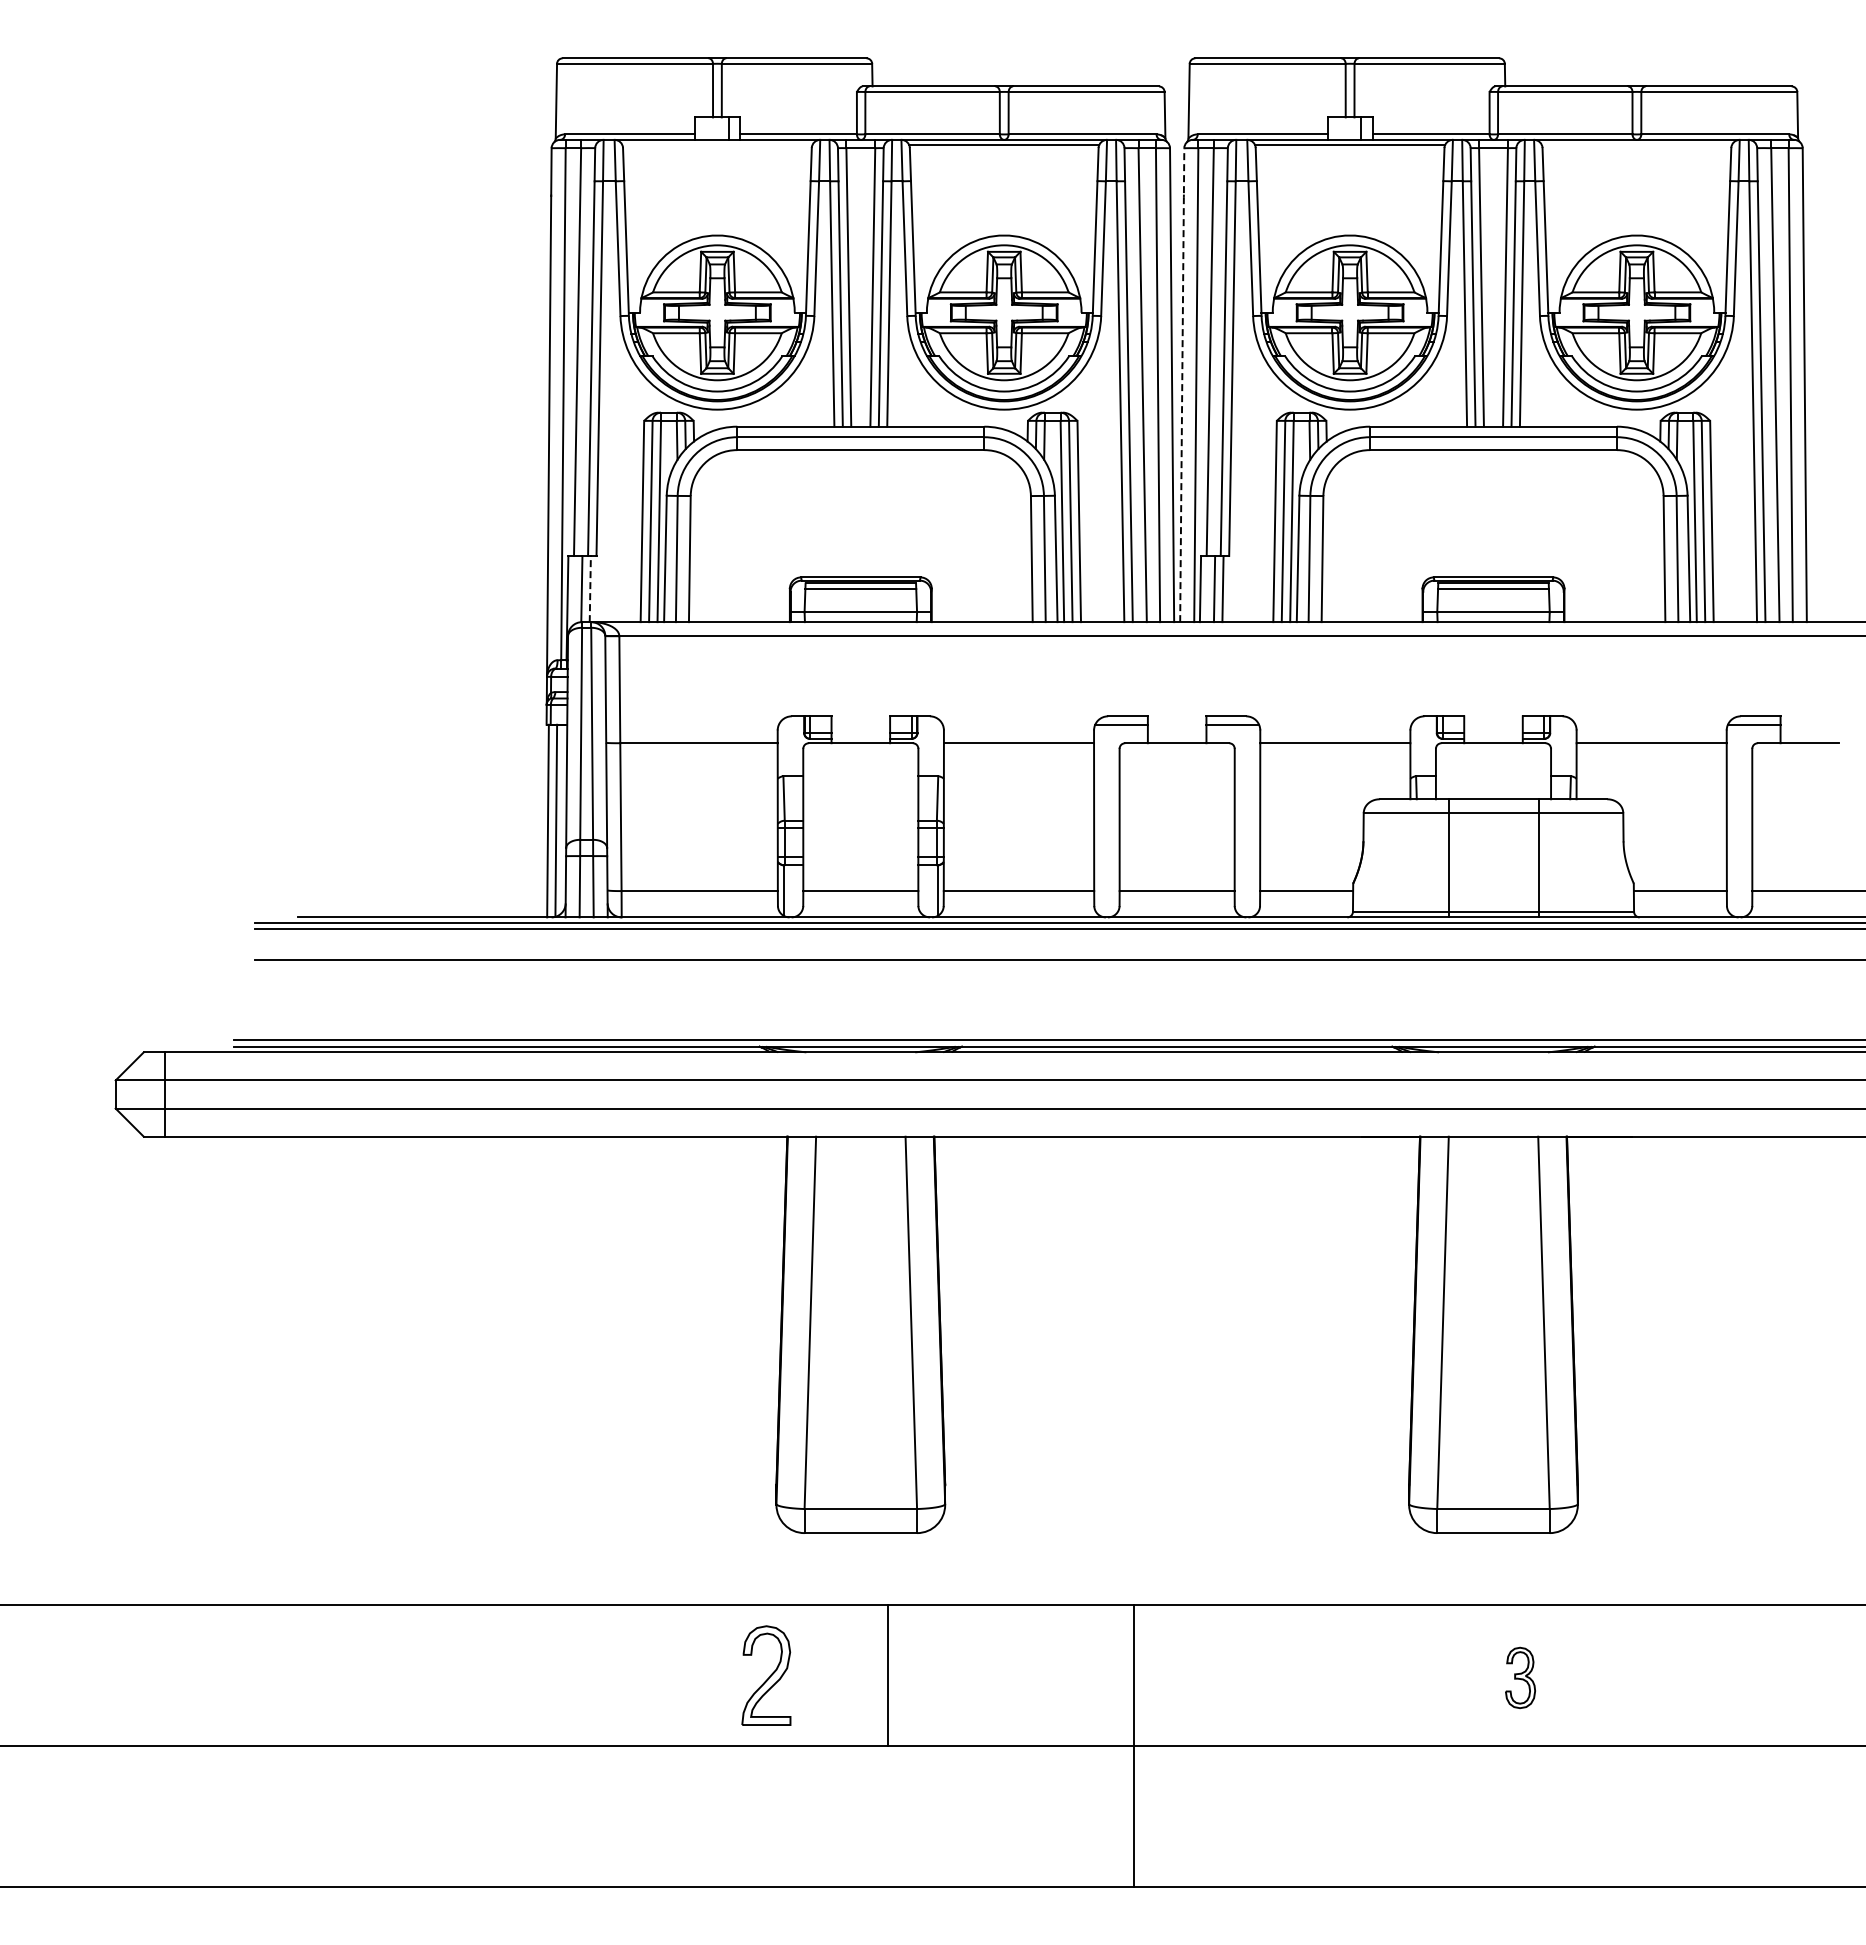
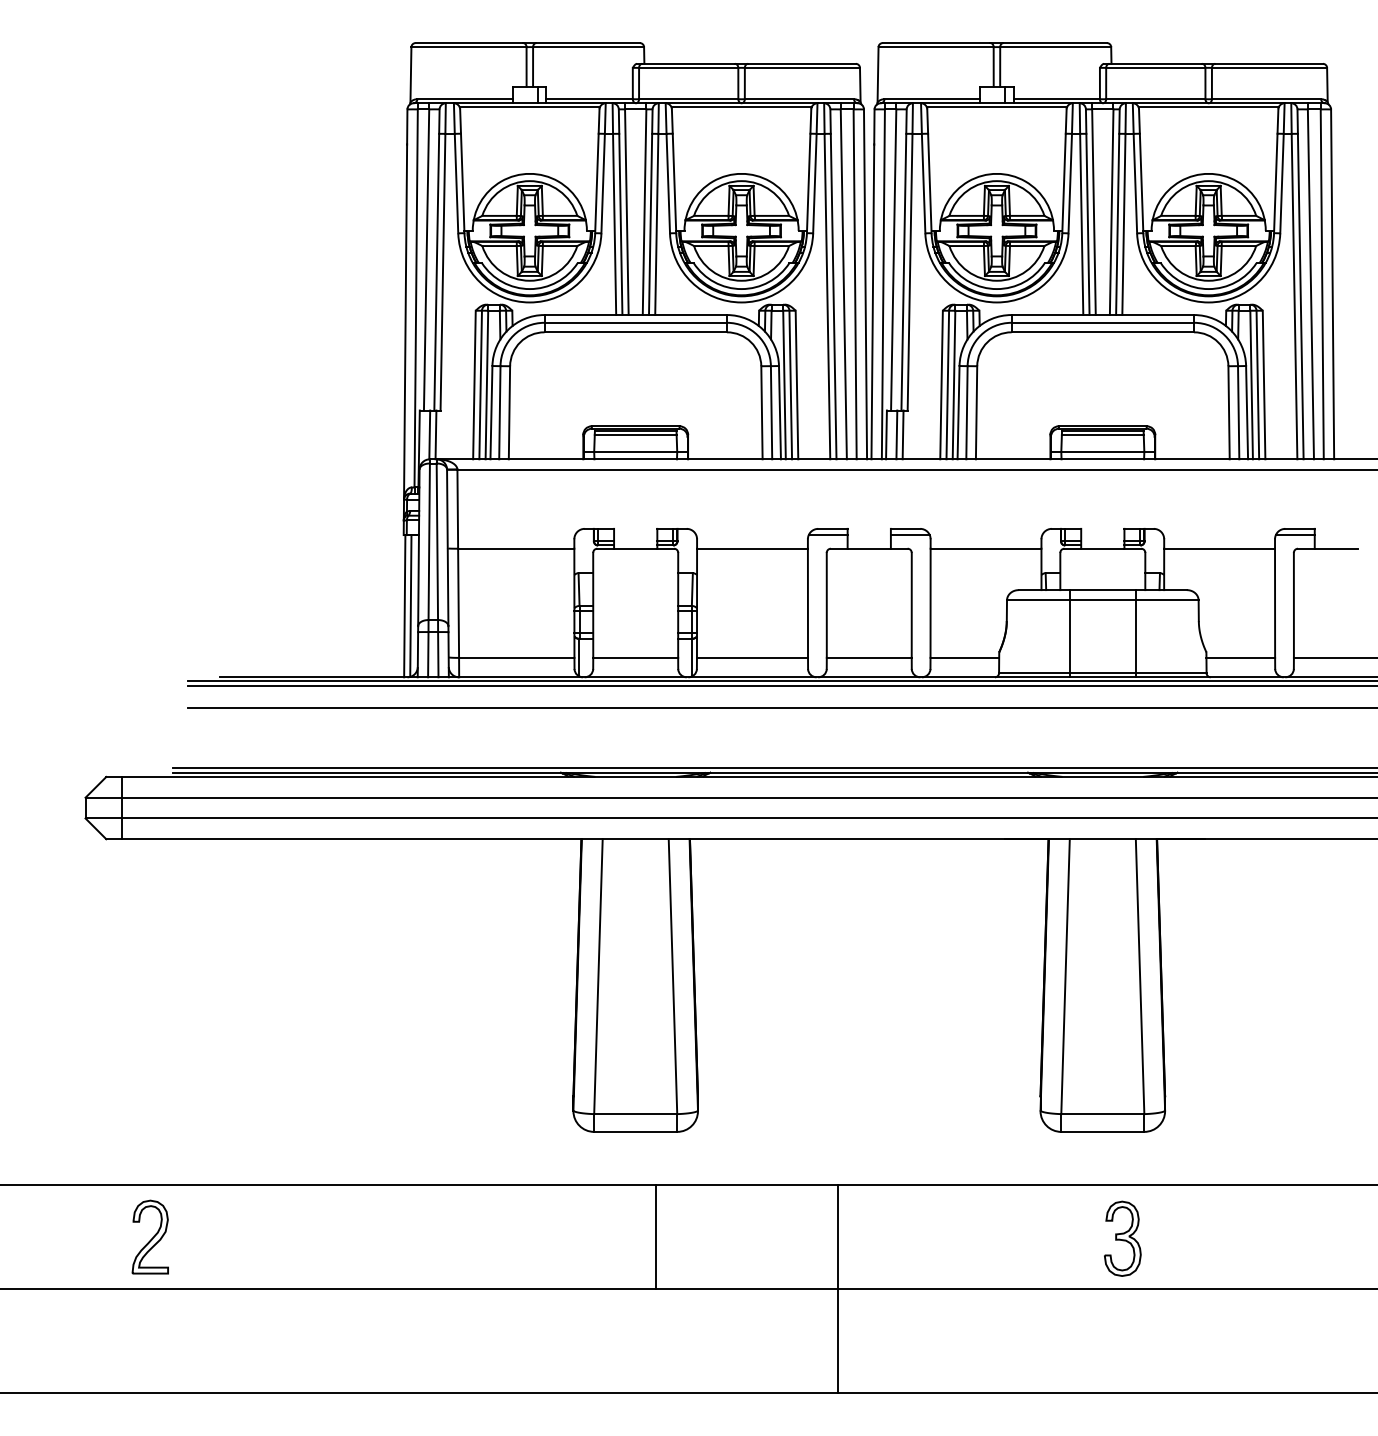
line: (717, 145) -> (529, 107), added
line: (1636, 145) -> (1208, 107), added
line: (1182, 385) -> (873, 284), dashed -> solid
line: (590, 588) -> (436, 434), dashed -> solid
part: (766, 1675) -> (150, 1237), moved
part: (1520, 1677) -> (1122, 1238), size x1.67

